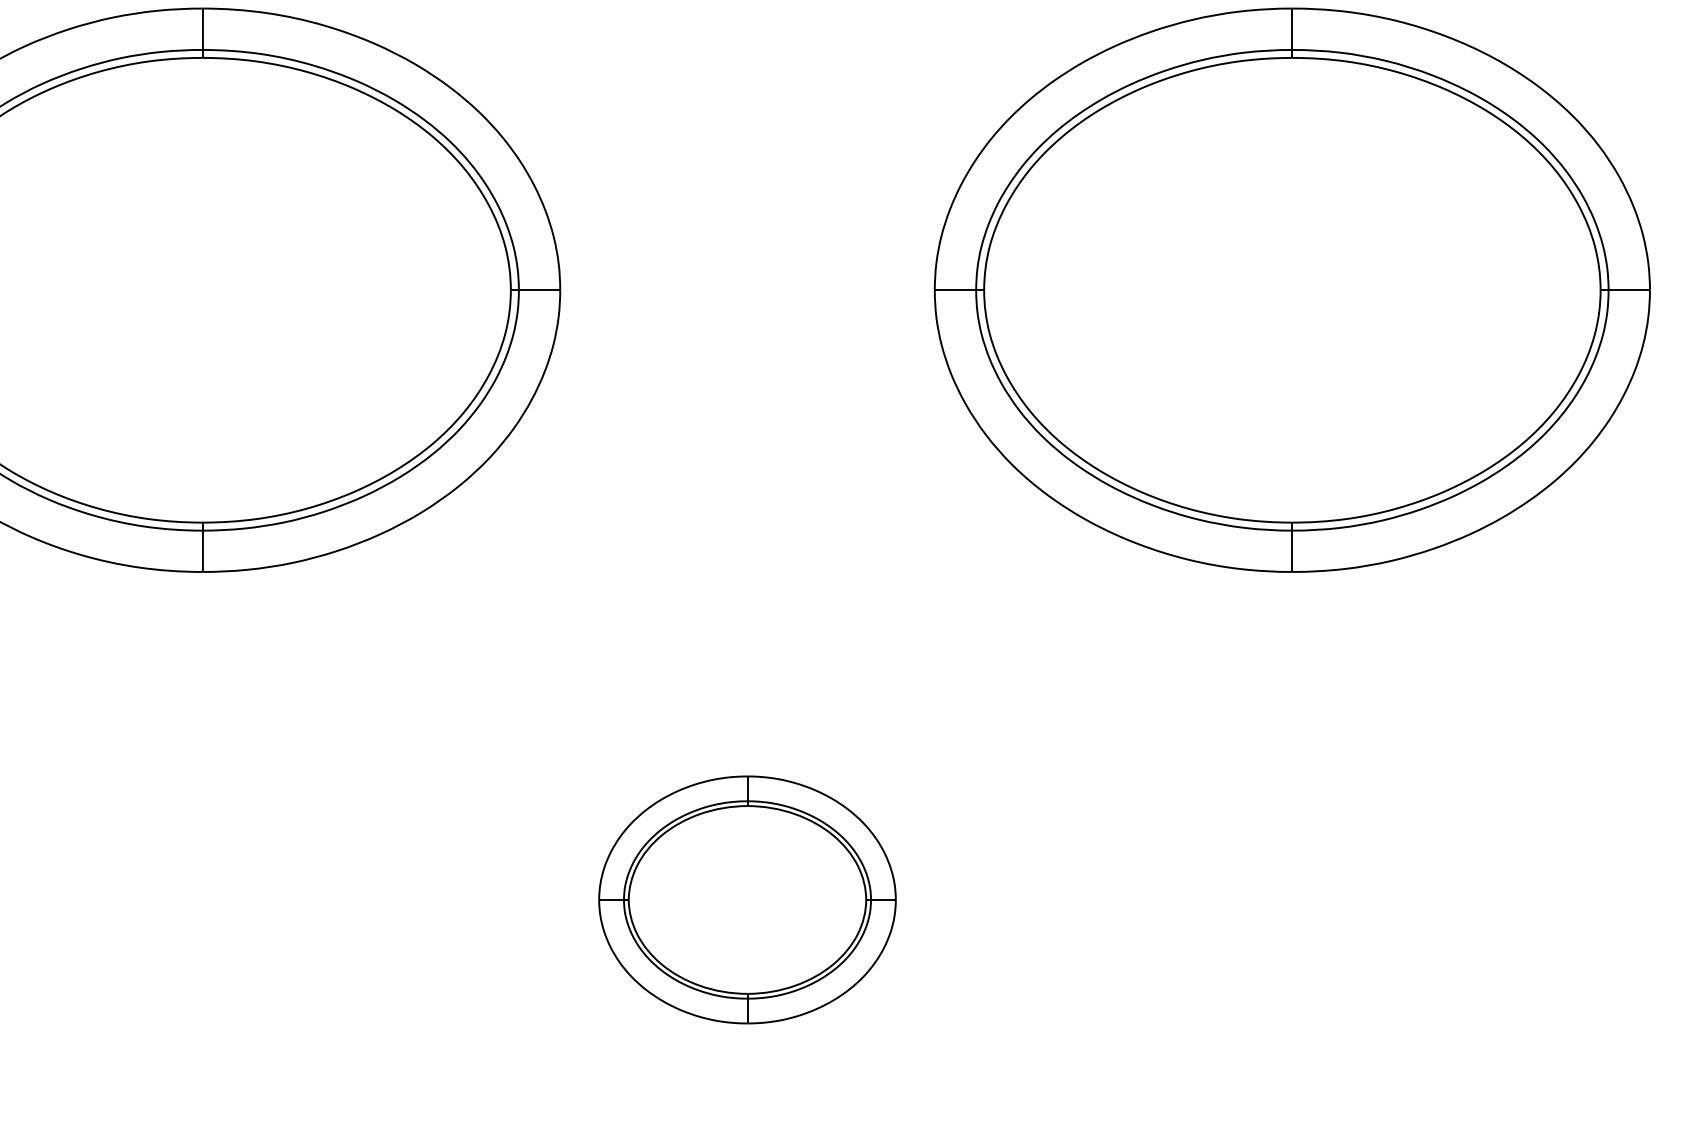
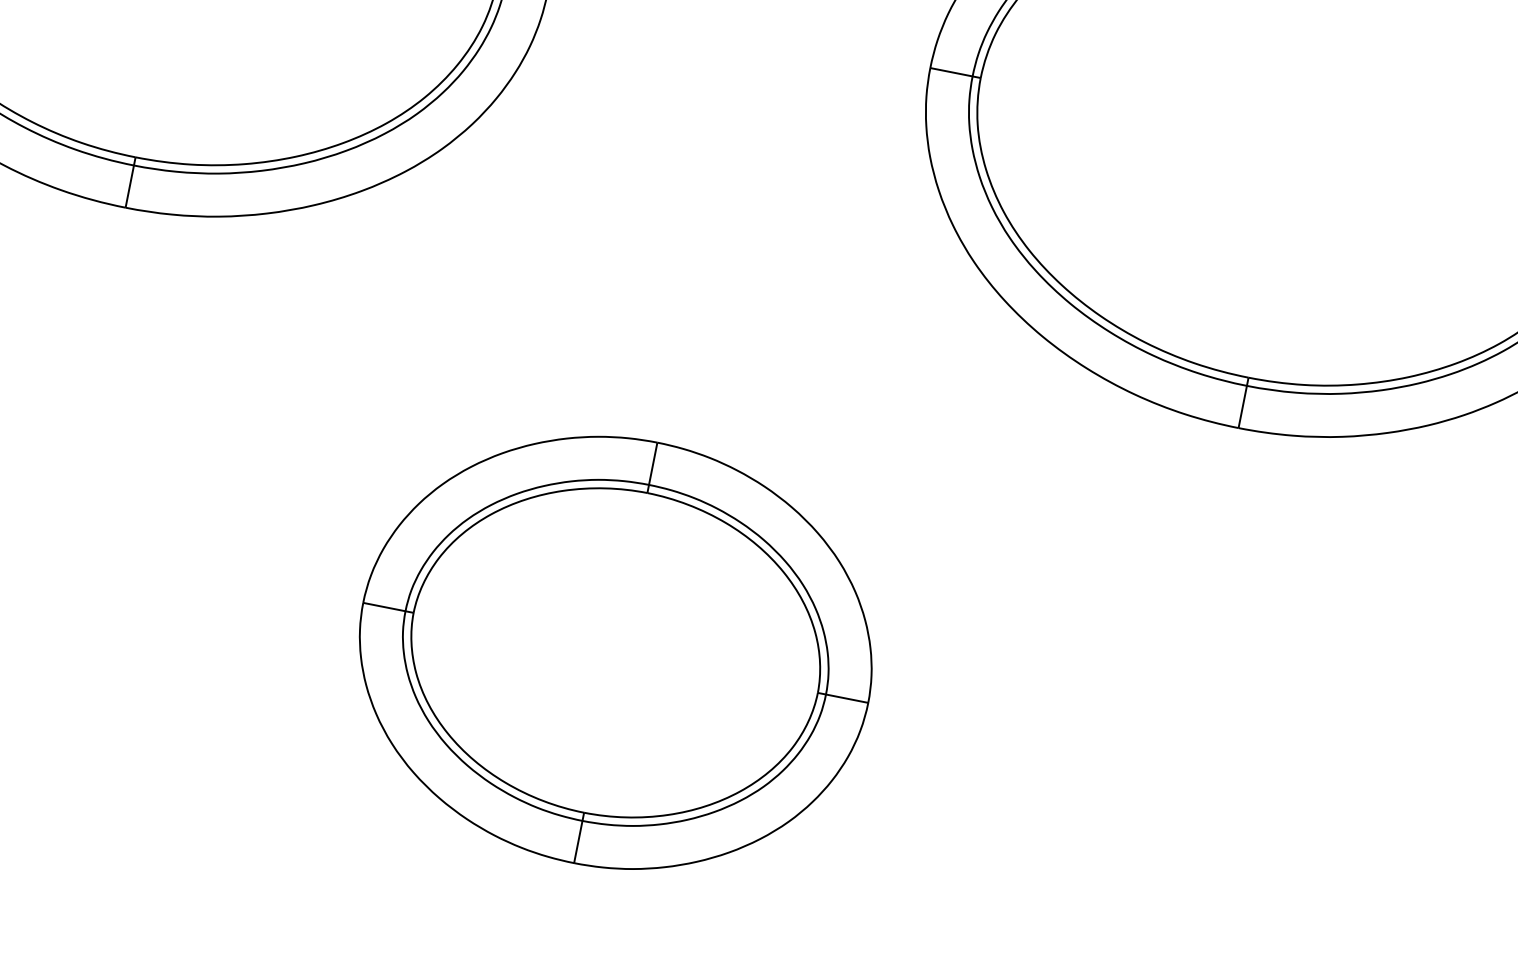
part: (747, 899) -> (615, 652), size x1.67

